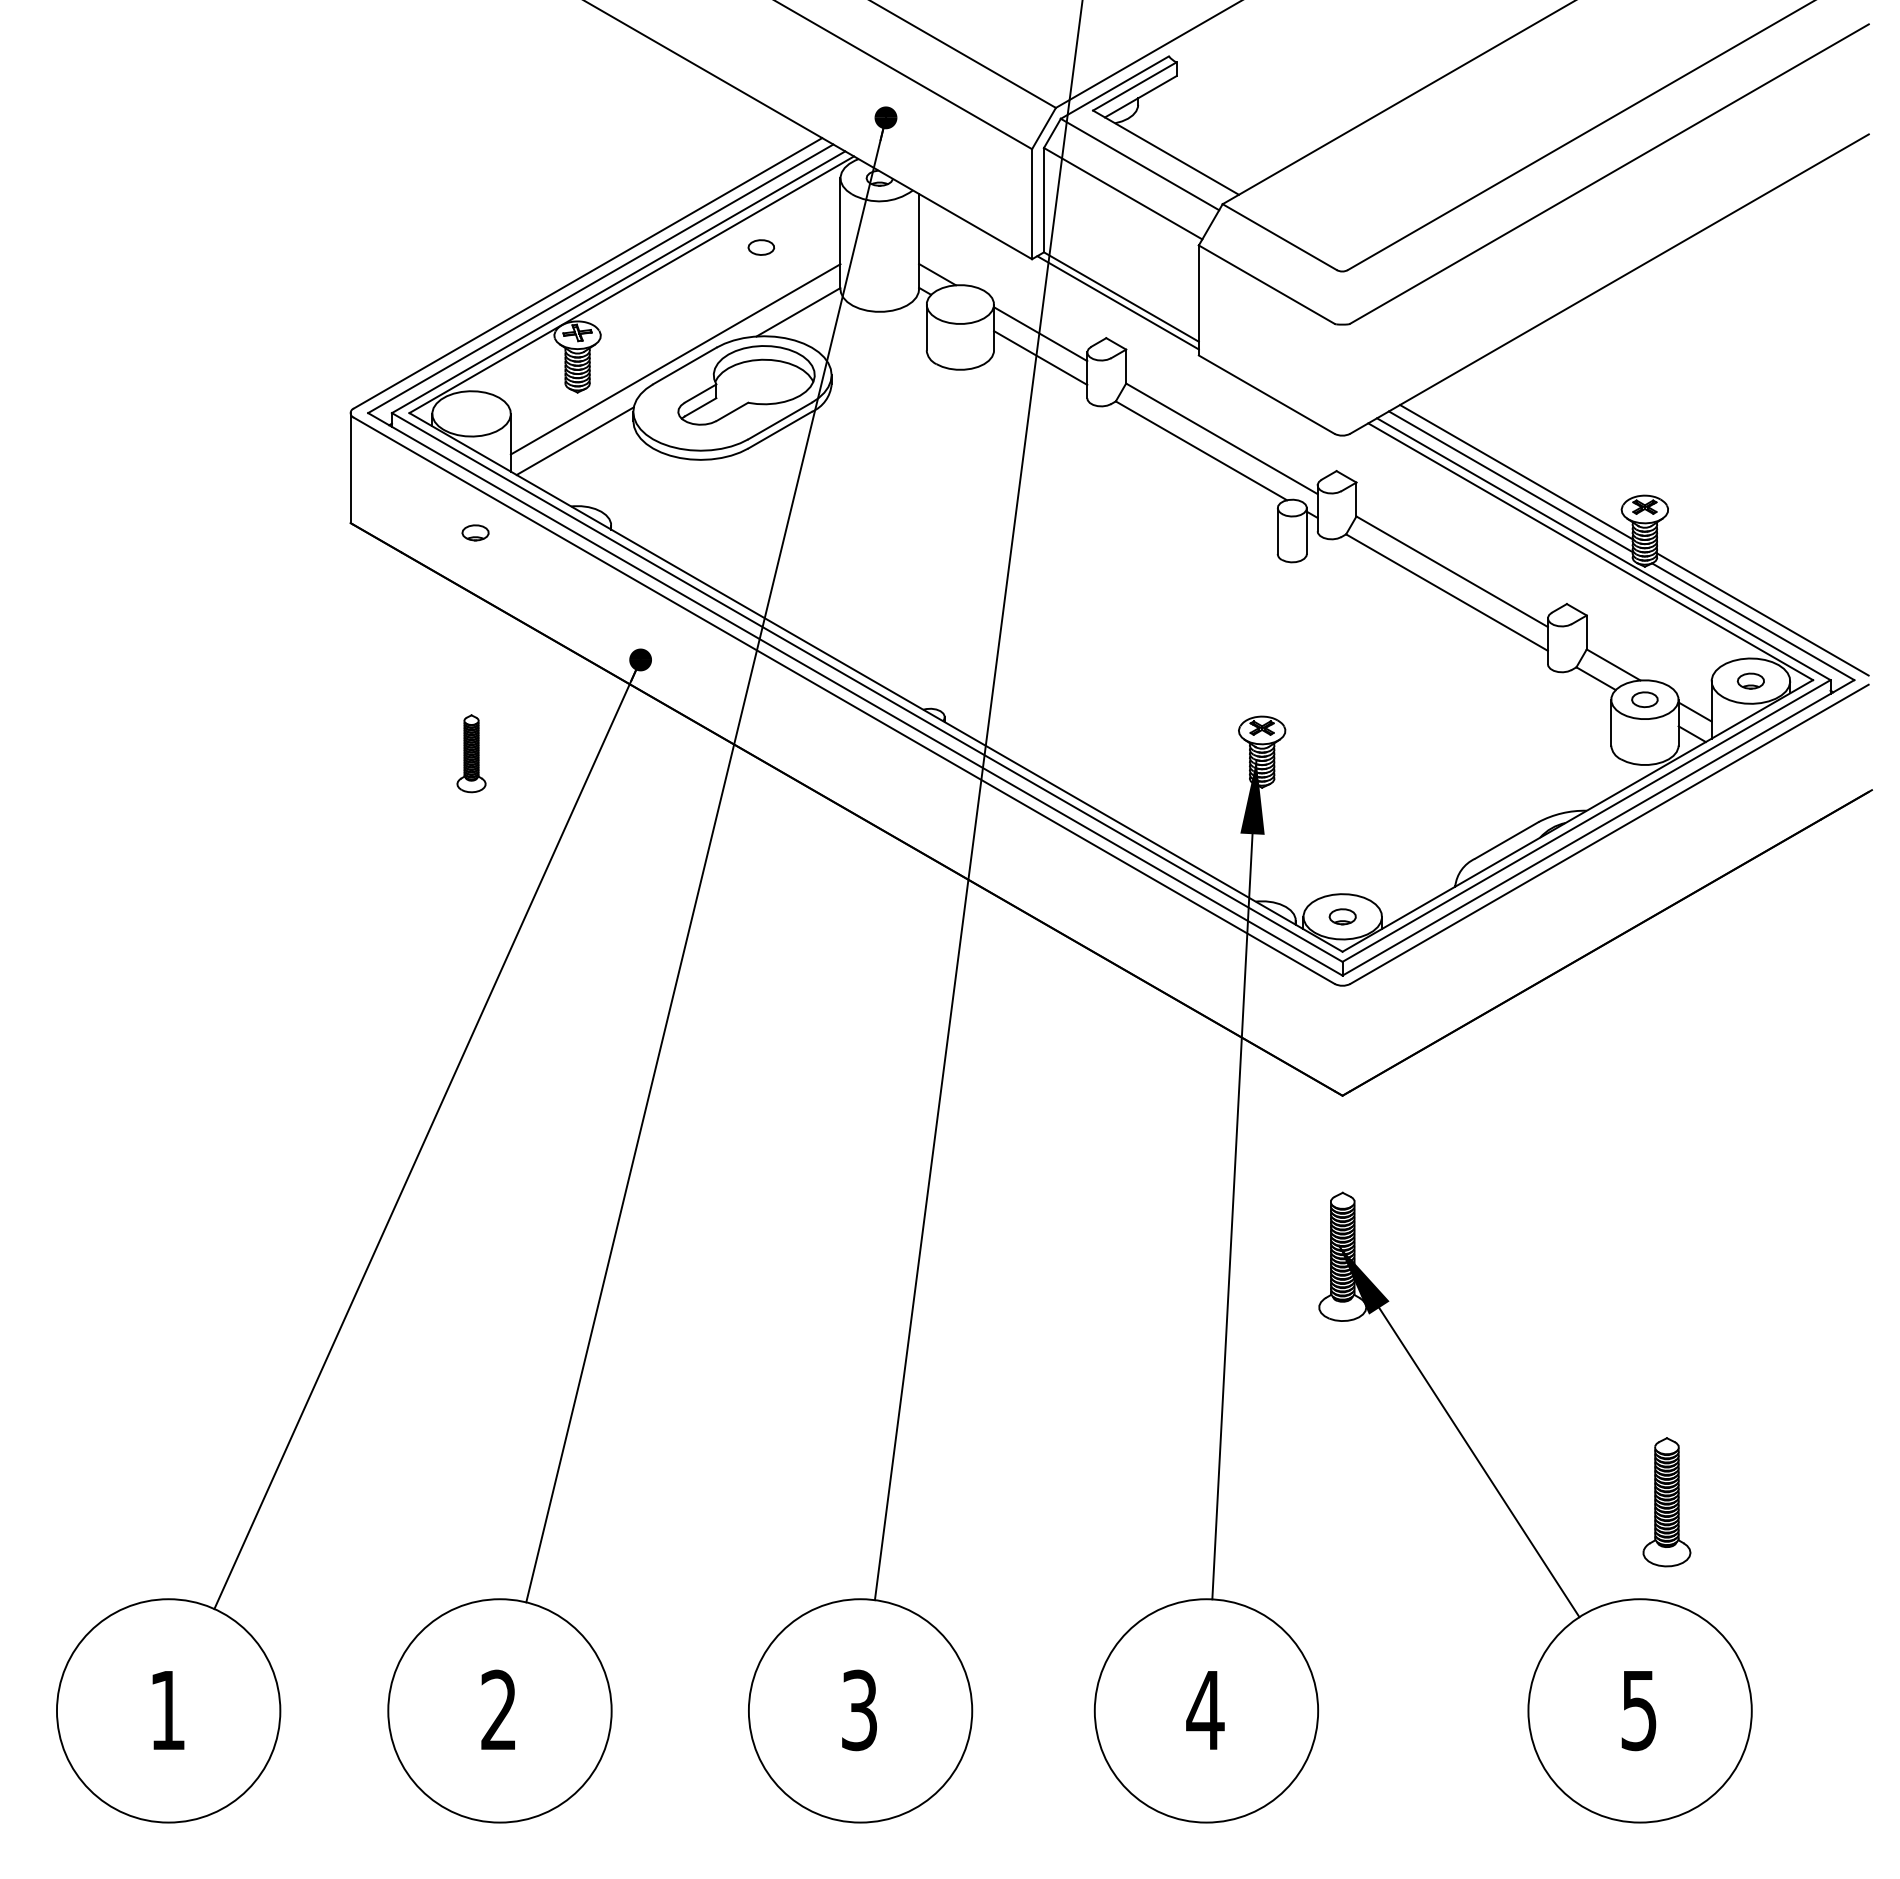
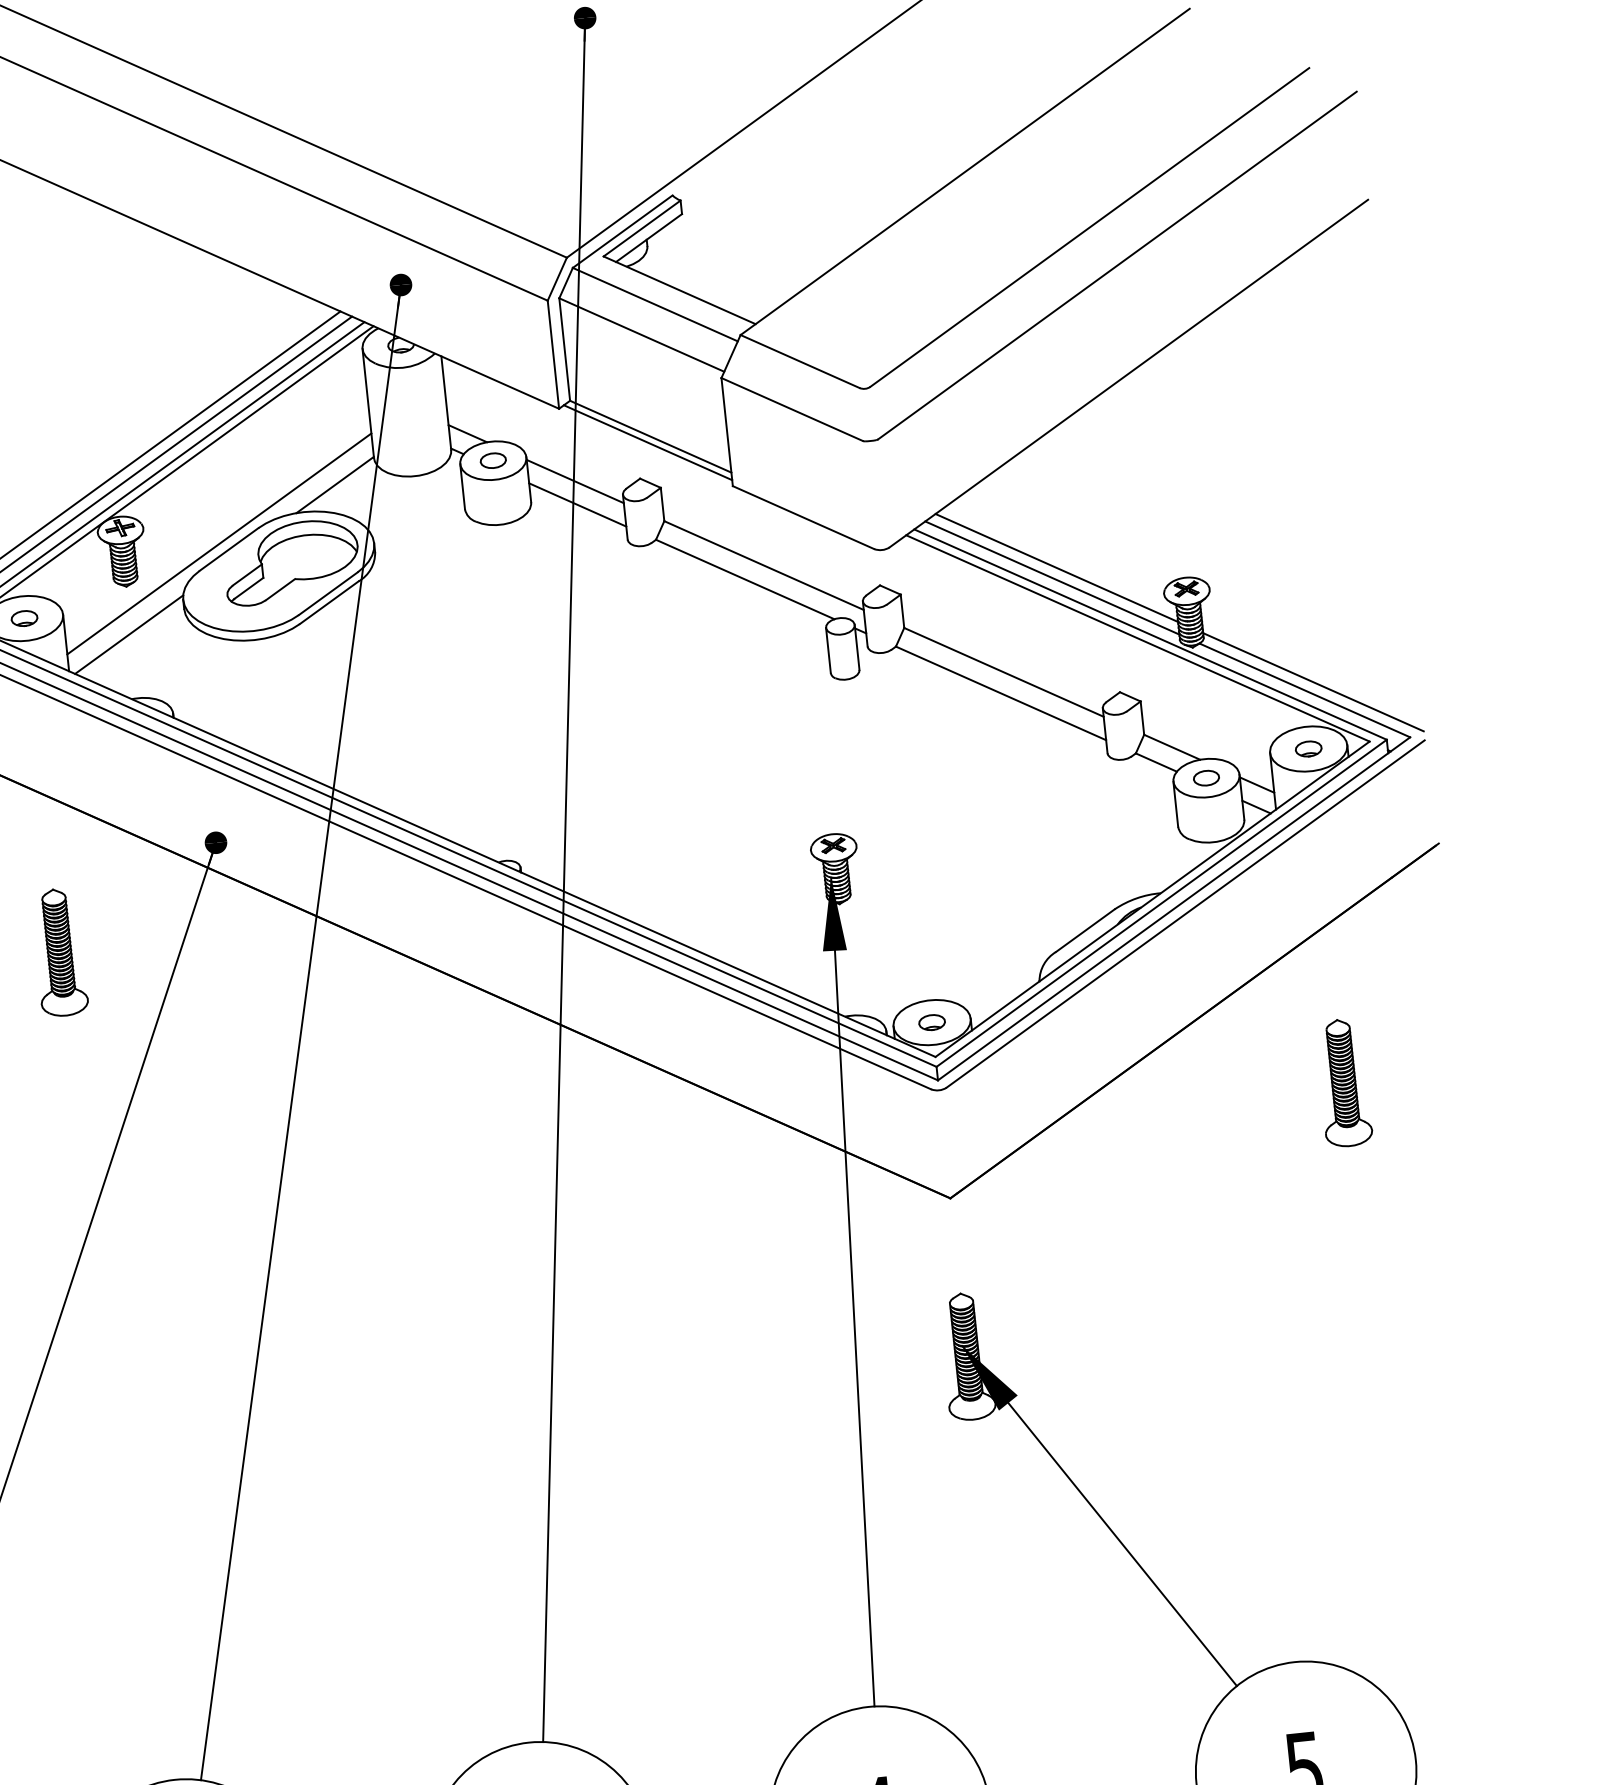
part: (761, 247) -> (493, 460), moved
part: (475, 532) -> (24, 618), moved
part: (471, 753) -> (59, 952), size x1.67
part: (1666, 1502) -> (1343, 1083), moved

